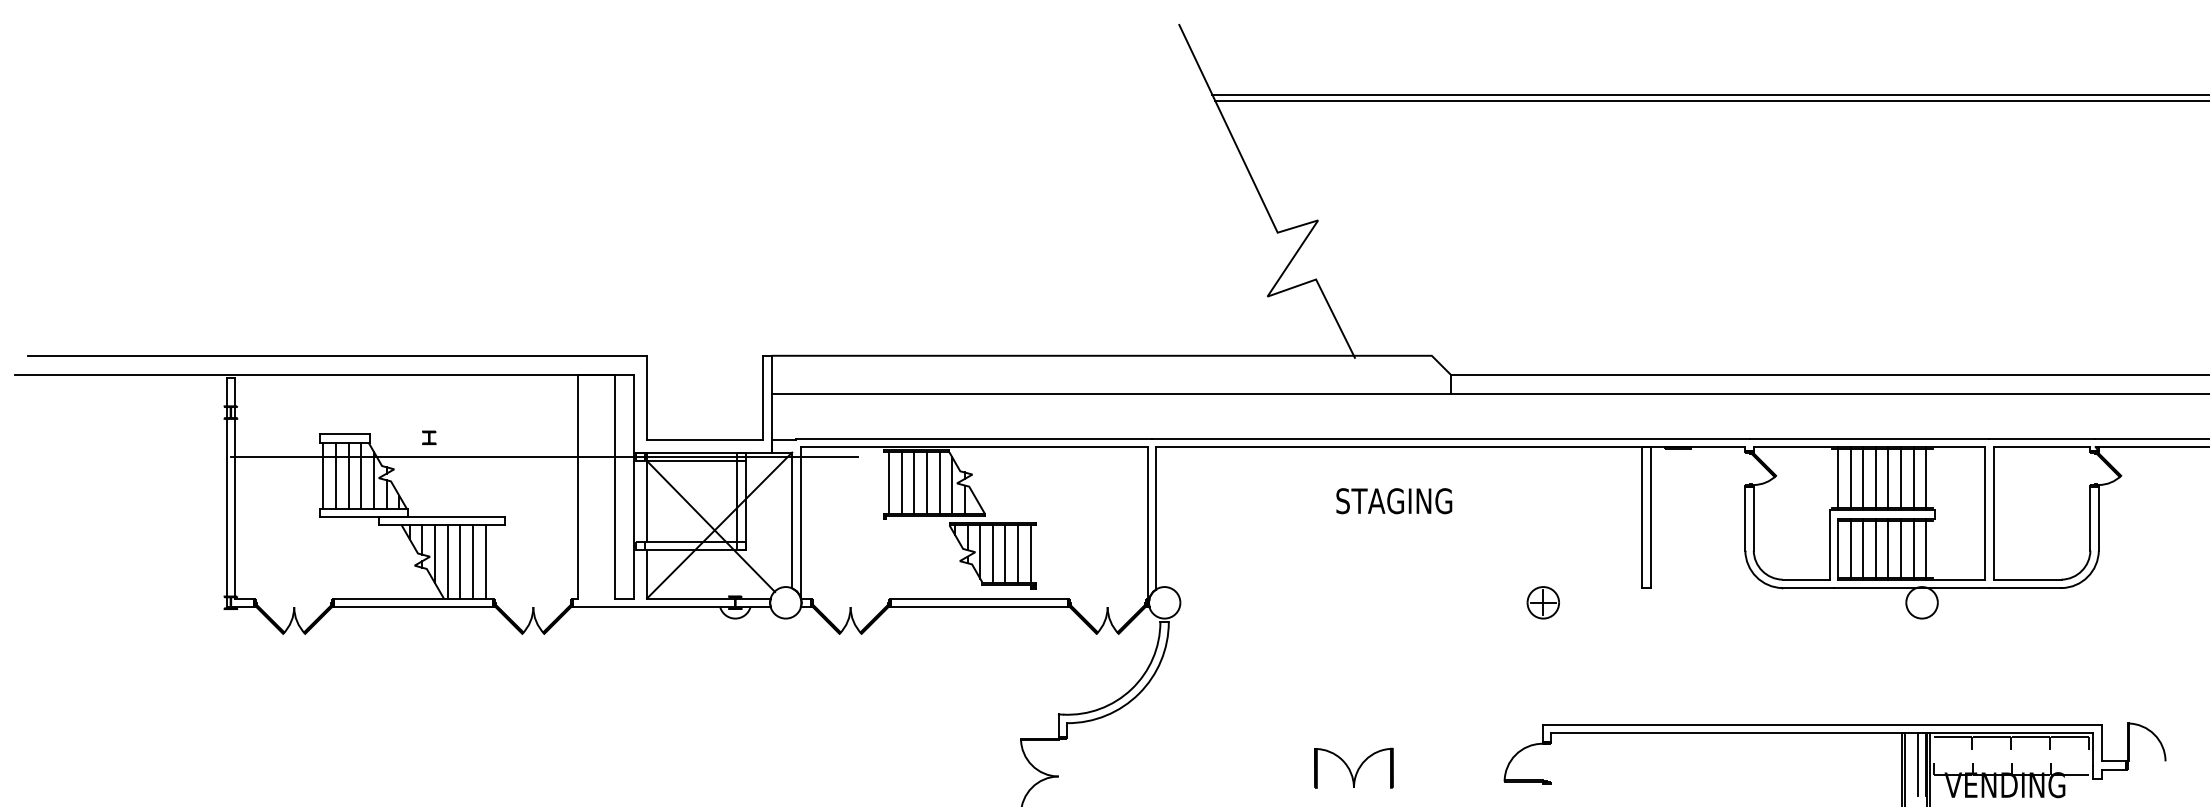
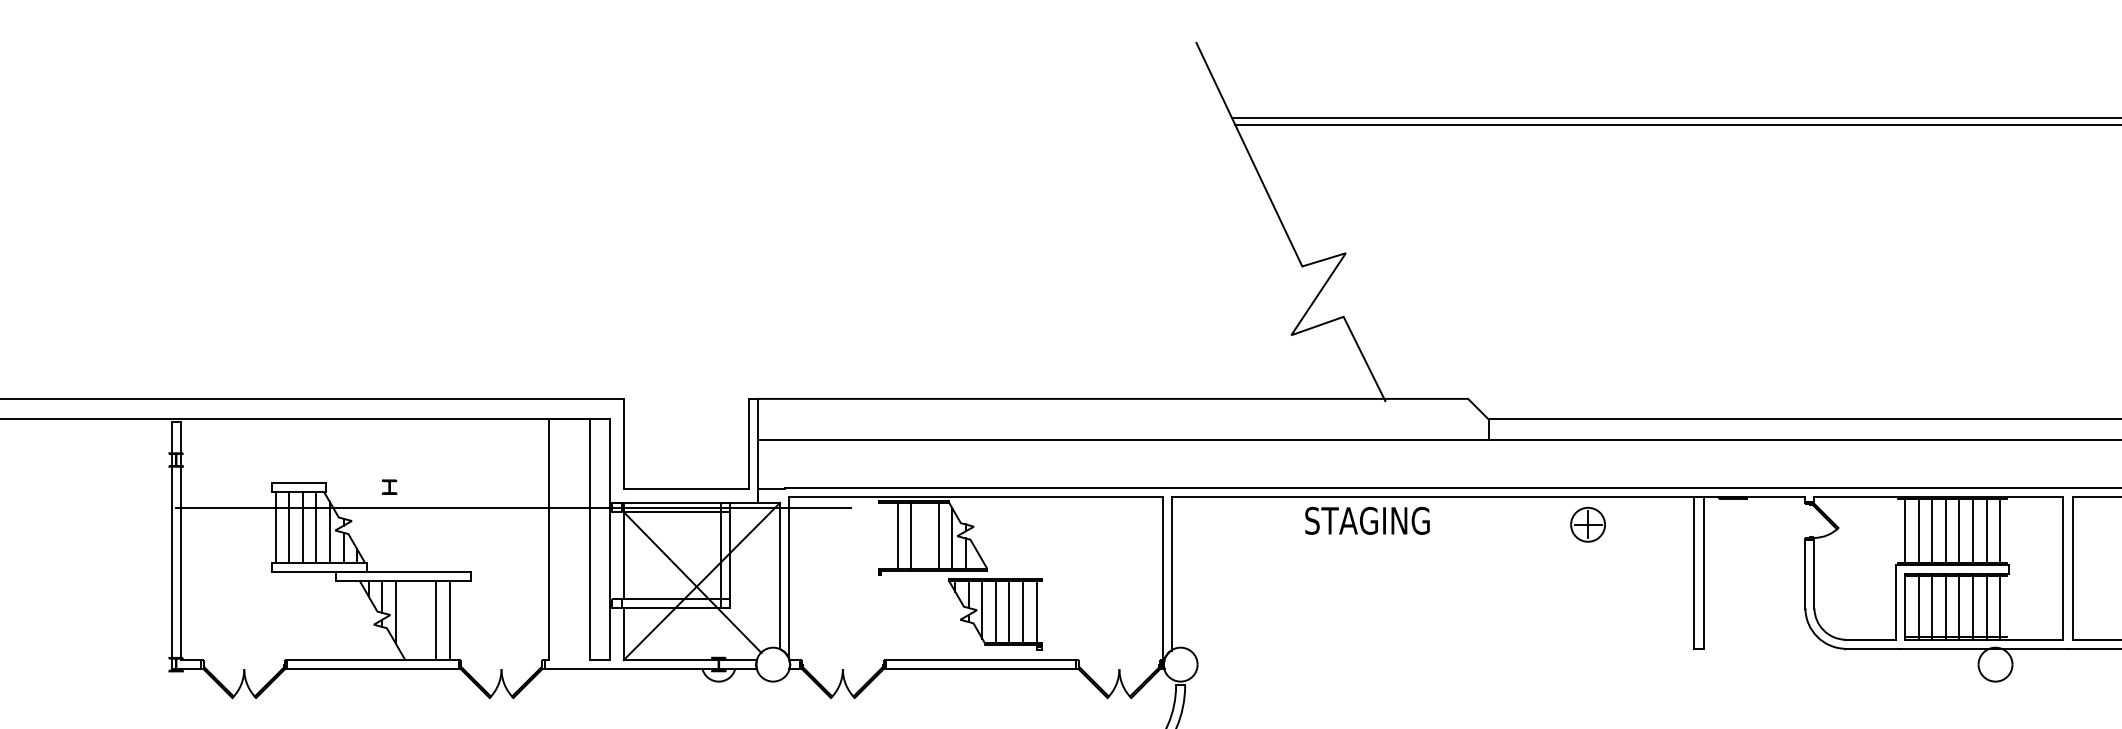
line: (889, 482) -> (884, 535), removed
line: (926, 482) -> (924, 535), removed
text: (1394, 501) -> (1367, 521), moved
line: (447, 561) -> (409, 620), removed
line: (460, 561) -> (423, 620), removed
part: (1542, 602) -> (1587, 524), moved

